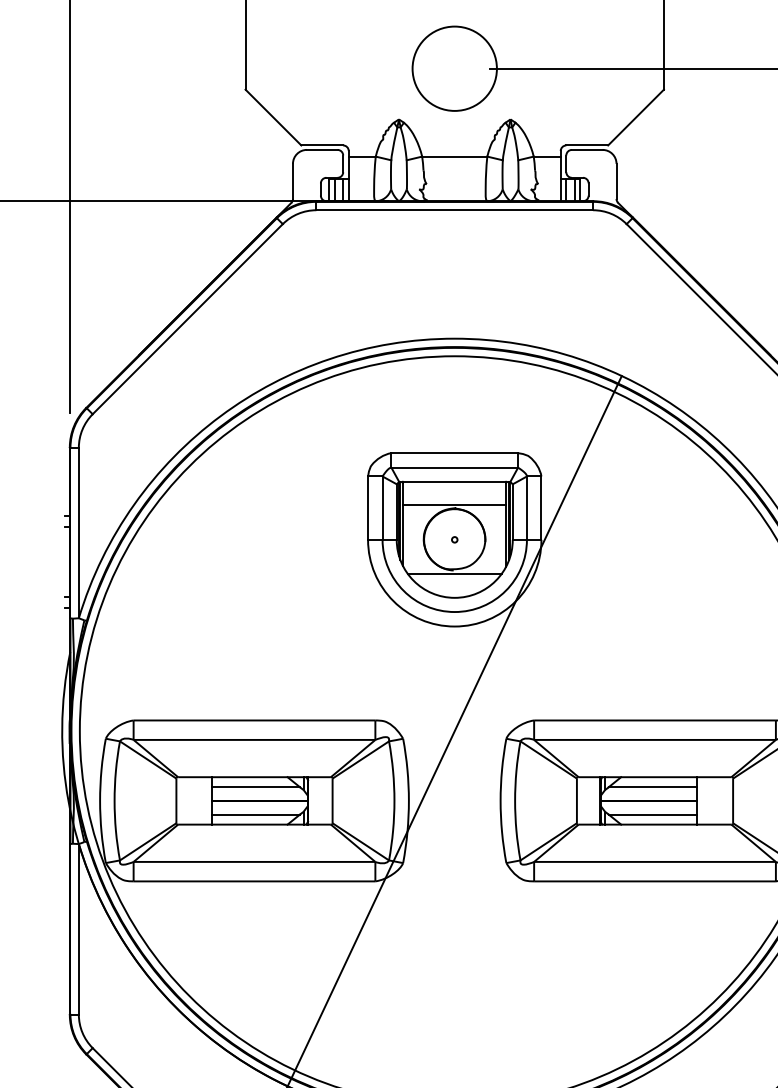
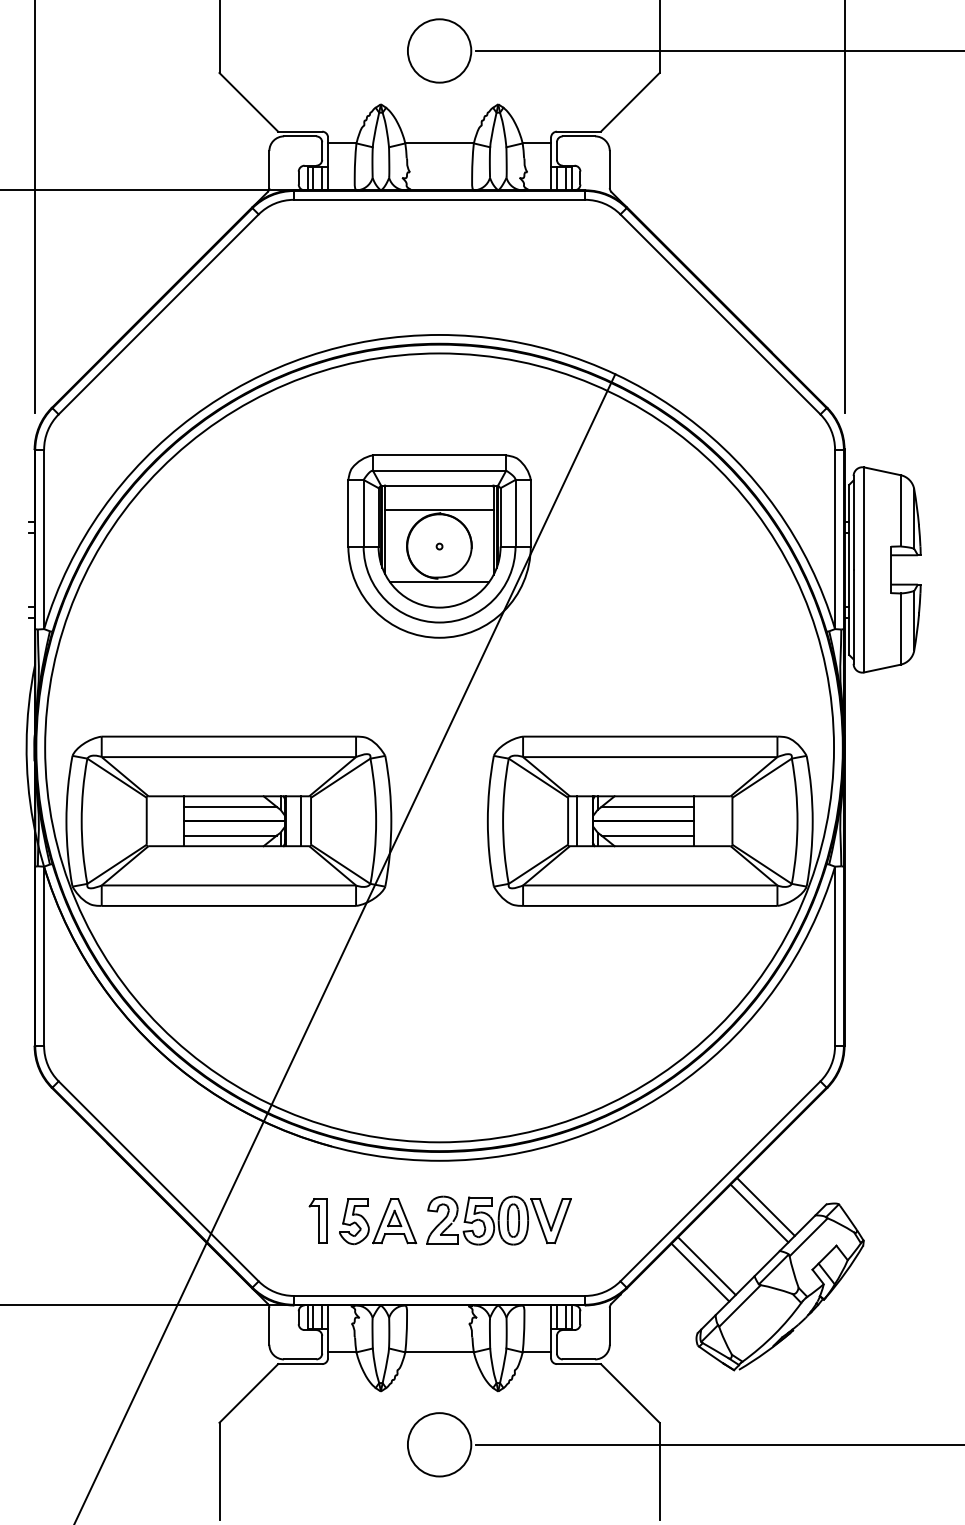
circle: (454, 68) -> (439, 50), size x0.71
line: (323, 801) -> (301, 821), added
line: (585, 801) -> (577, 821), added

